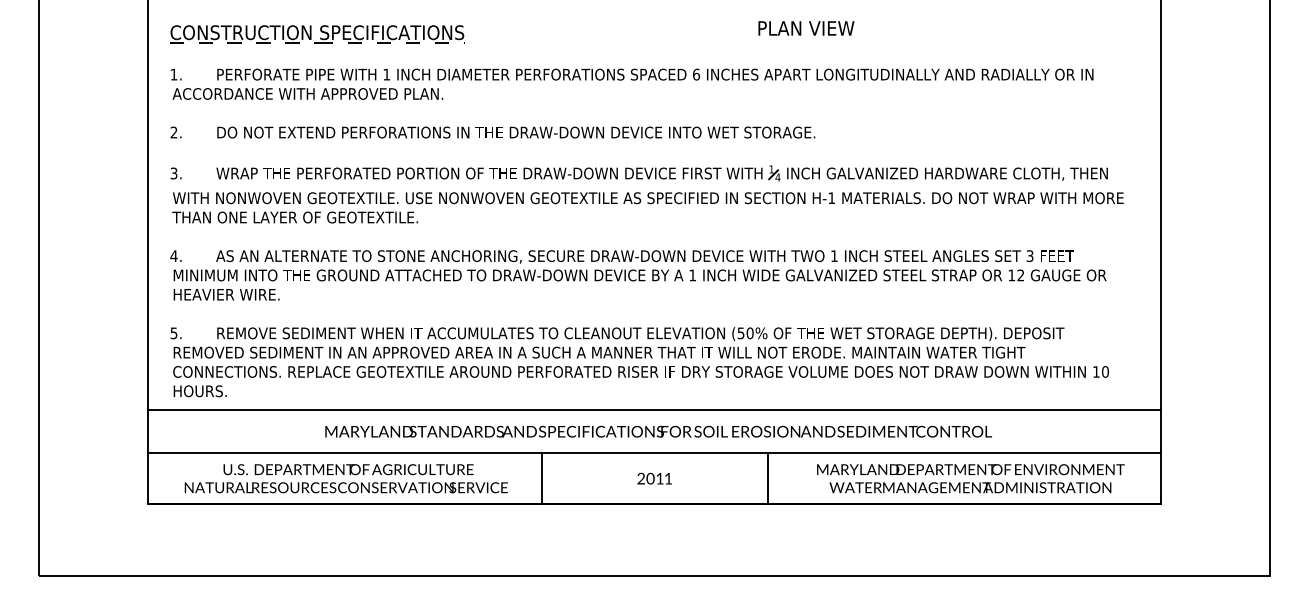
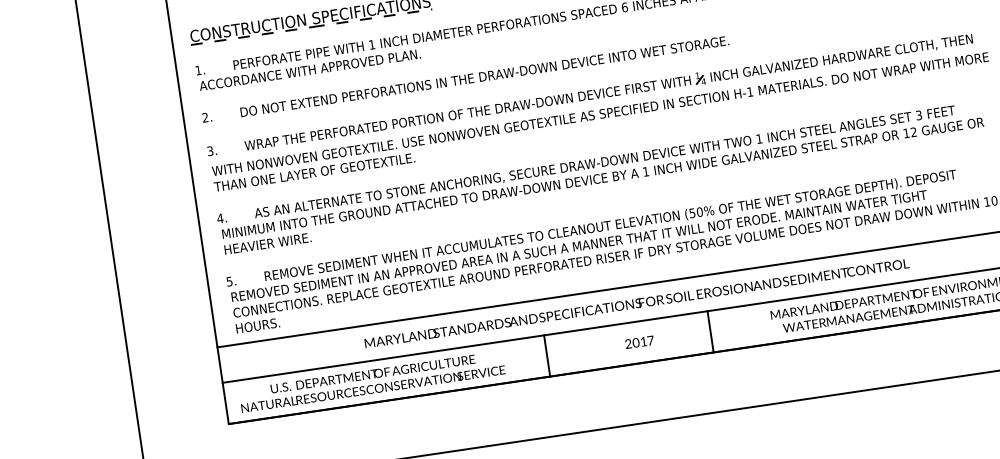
text: (345, 478) -> (371, 381), moved
text: (668, 478) -> (650, 340), 1 -> 7
line: (767, 478) -> (710, 331), moved

